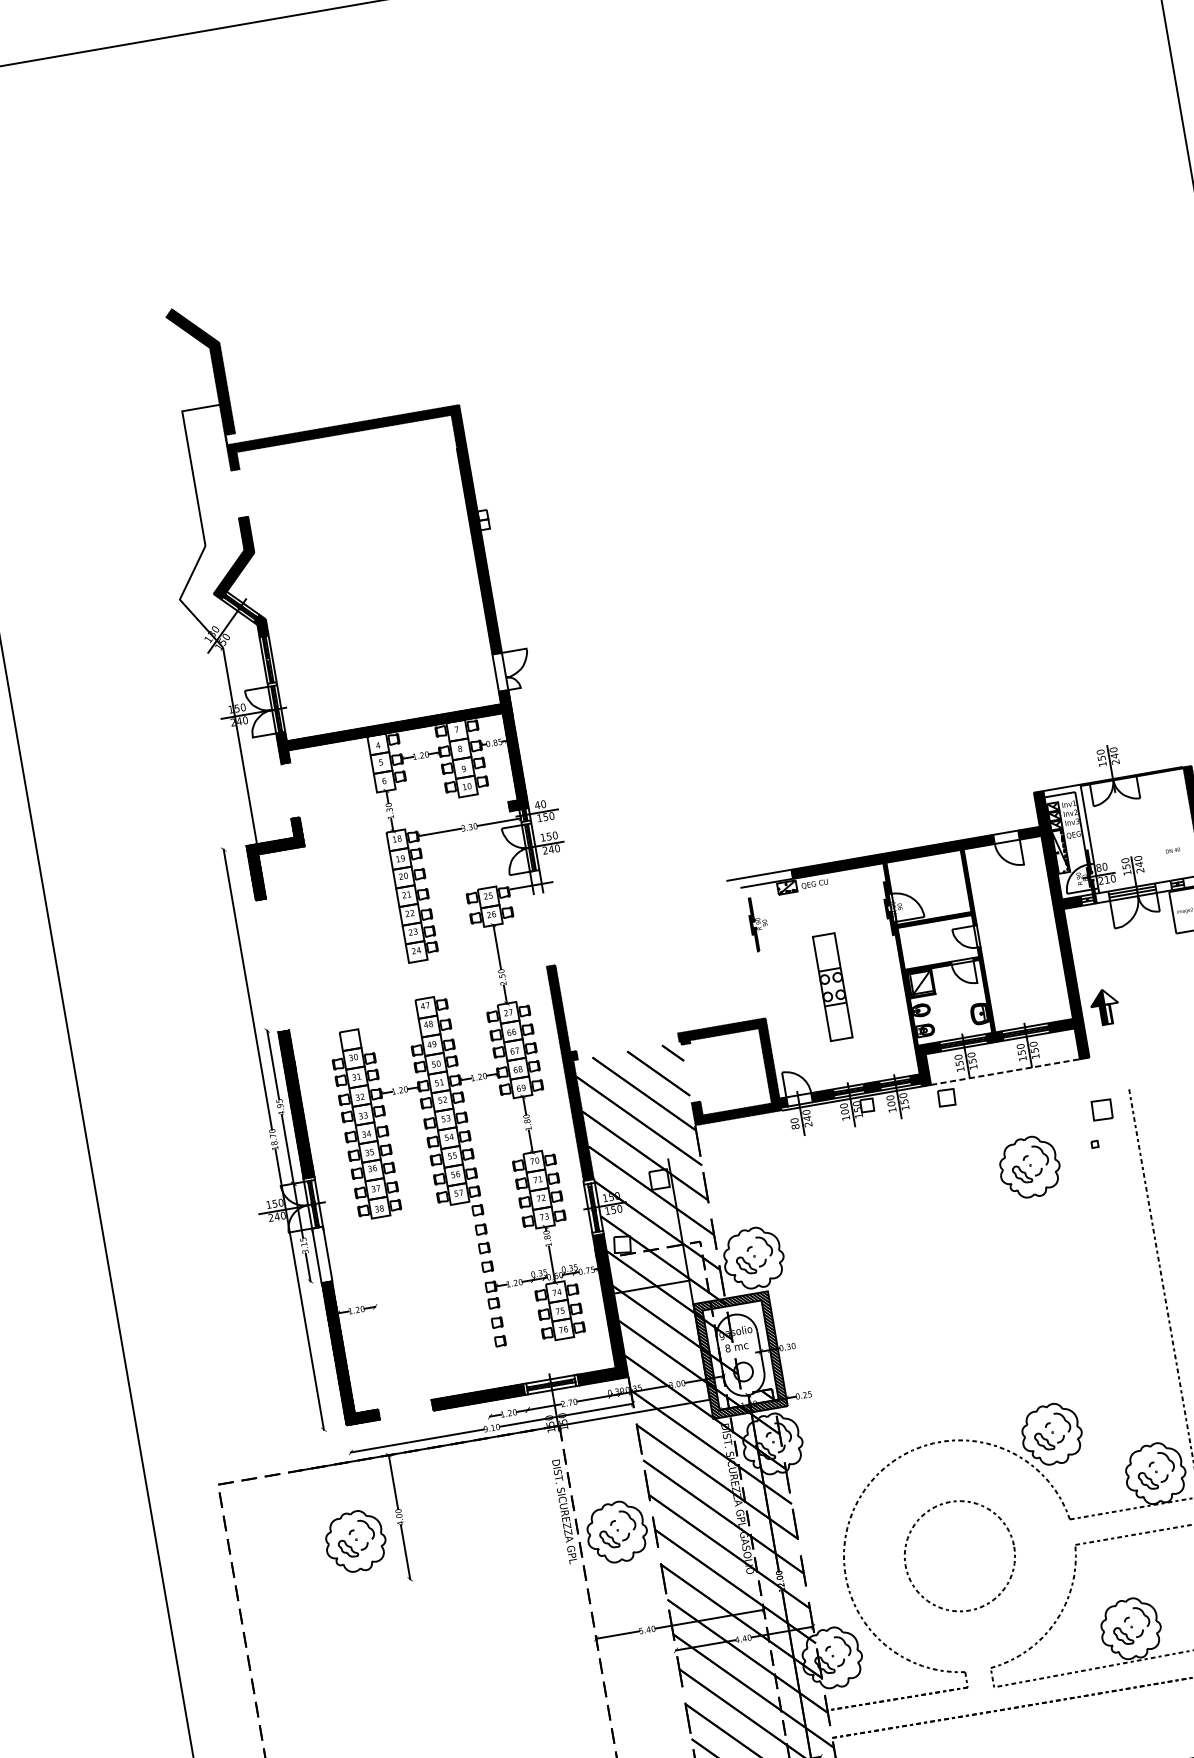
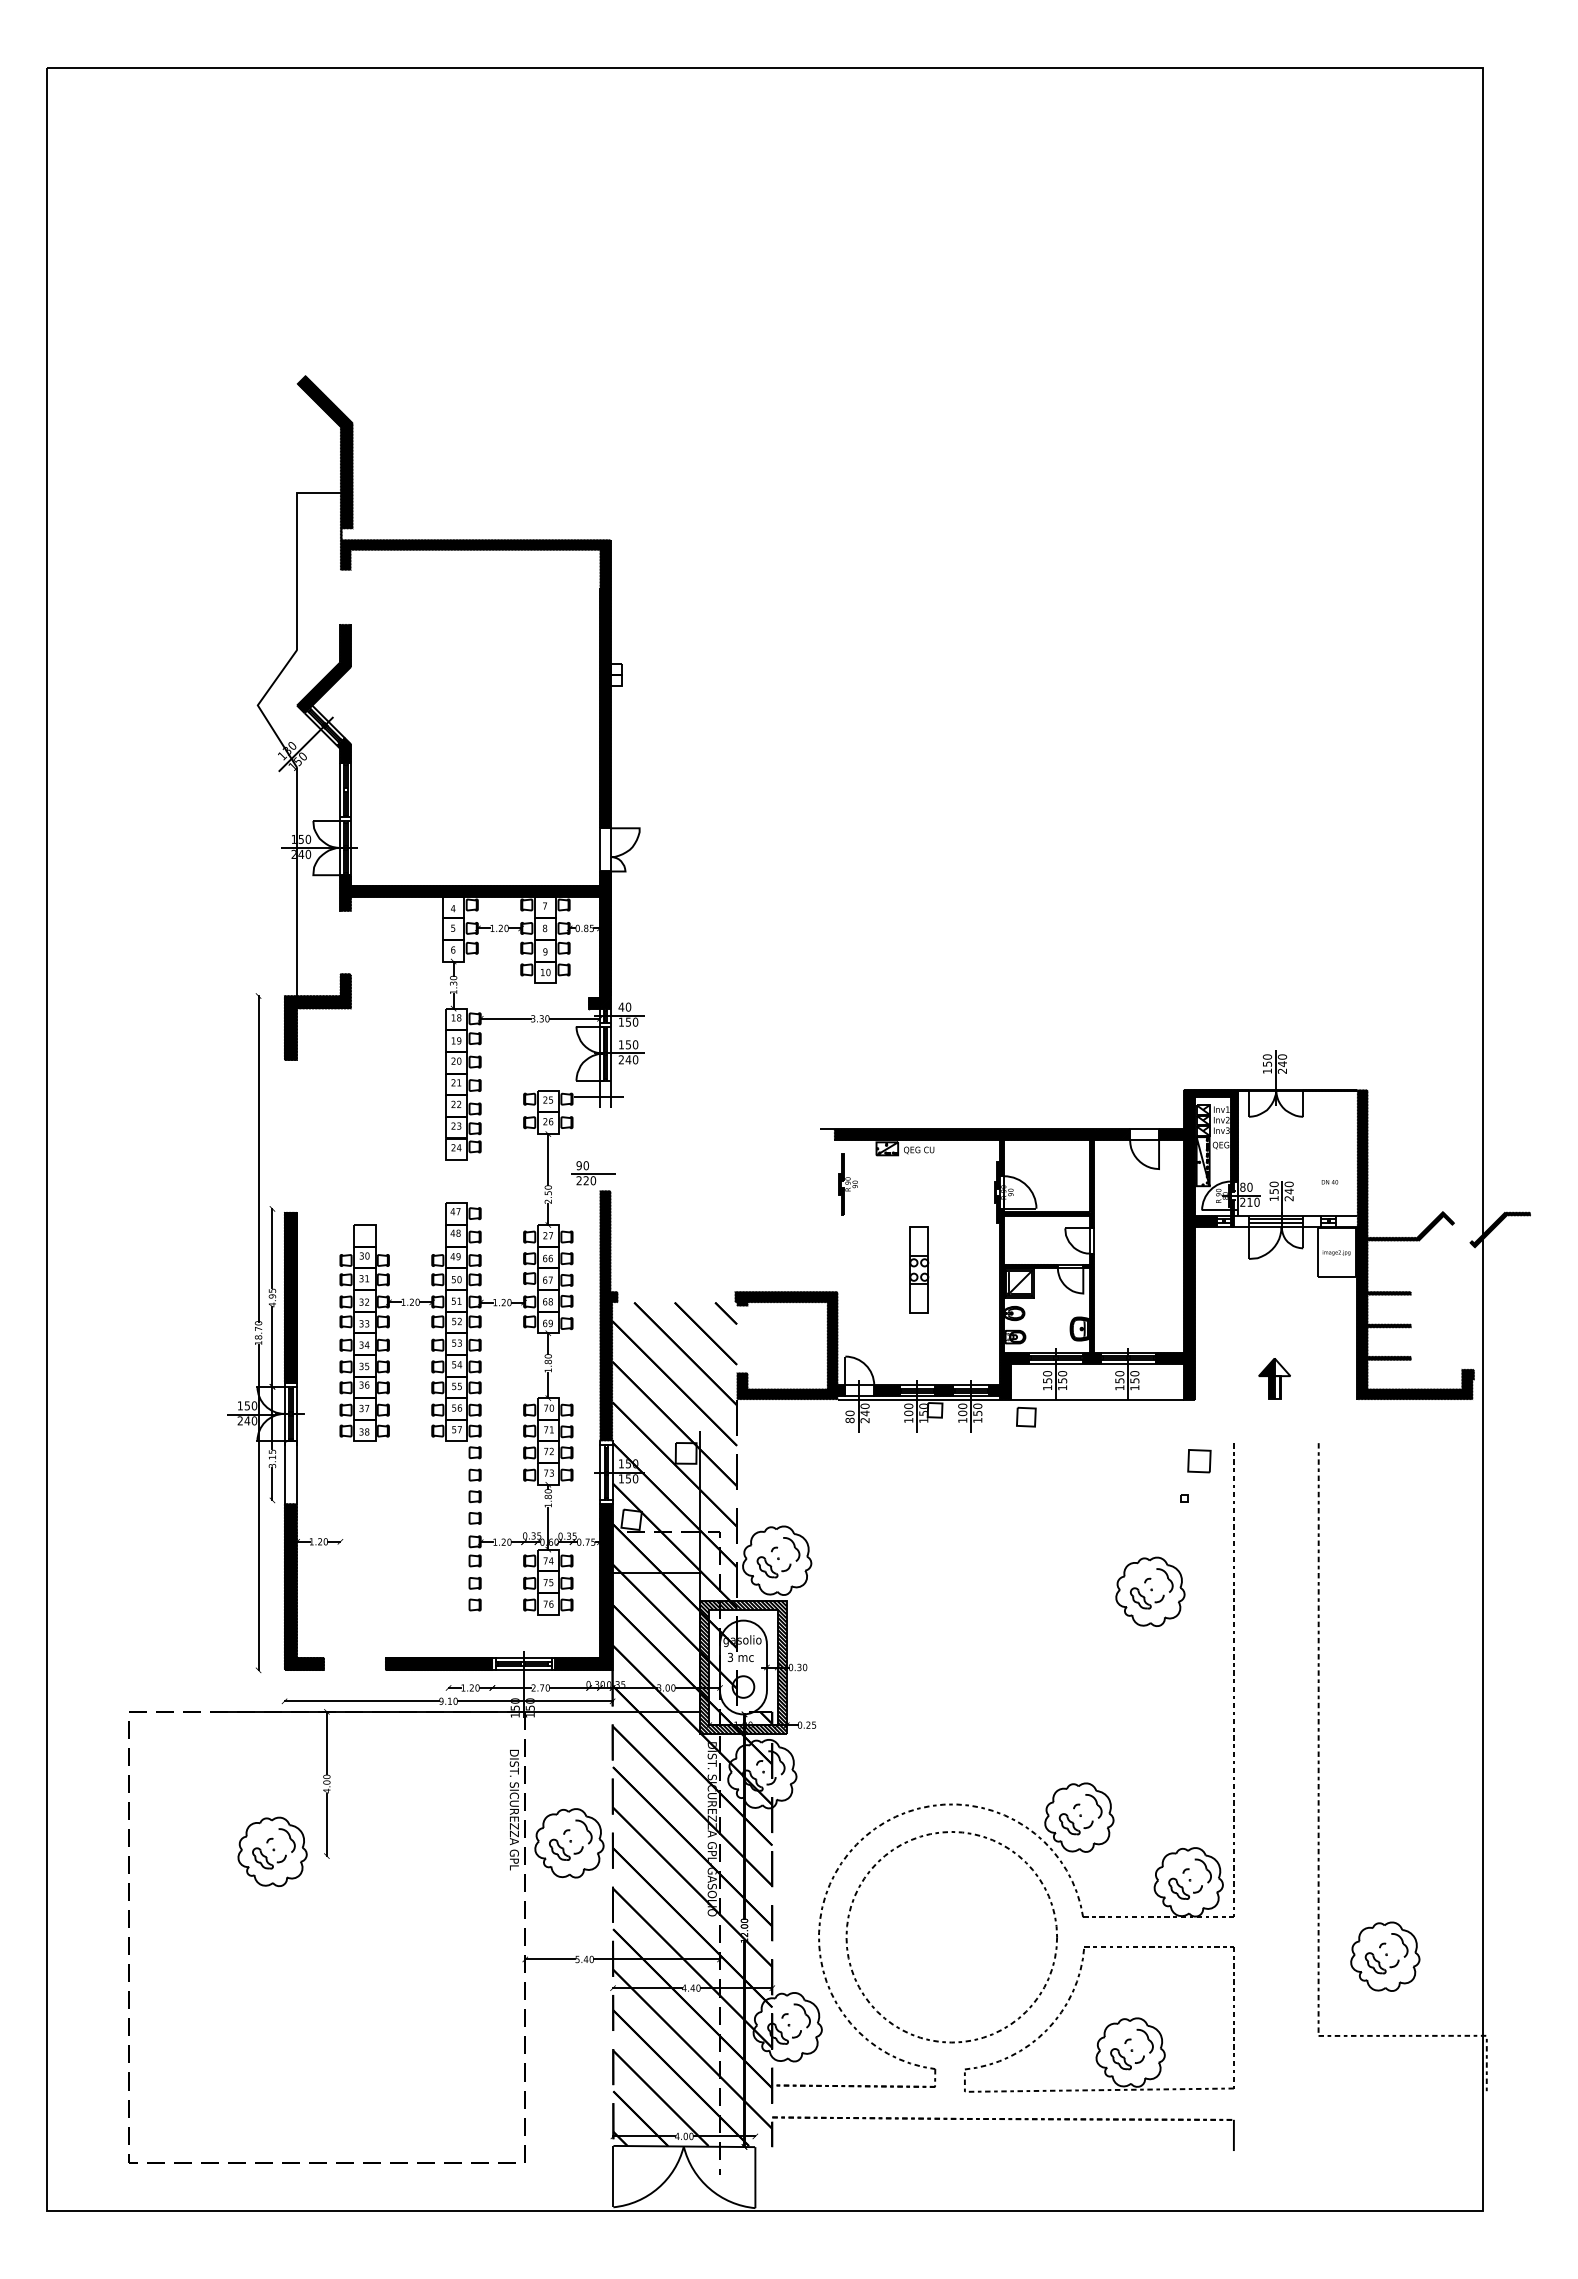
hatch: (1068, 827) -> (1216, 1135), added
hatch: (765, 878) -> (864, 1134), added
part: (538, 952) -> (593, 1173), added
part: (832, 986) -> (919, 1269), size x0.71
part: (1104, 1006) -> (1274, 1378), moved
line: (1005, 1072) -> (1097, 1399), dashed -> solid
part: (1029, 1167) -> (1150, 1591), moved
text: (727, 1348) -> (730, 1657), 8 -> 3
part: (355, 1541) -> (272, 1851), moved
circle: (959, 1555) -> (951, 1936), size x1.67

